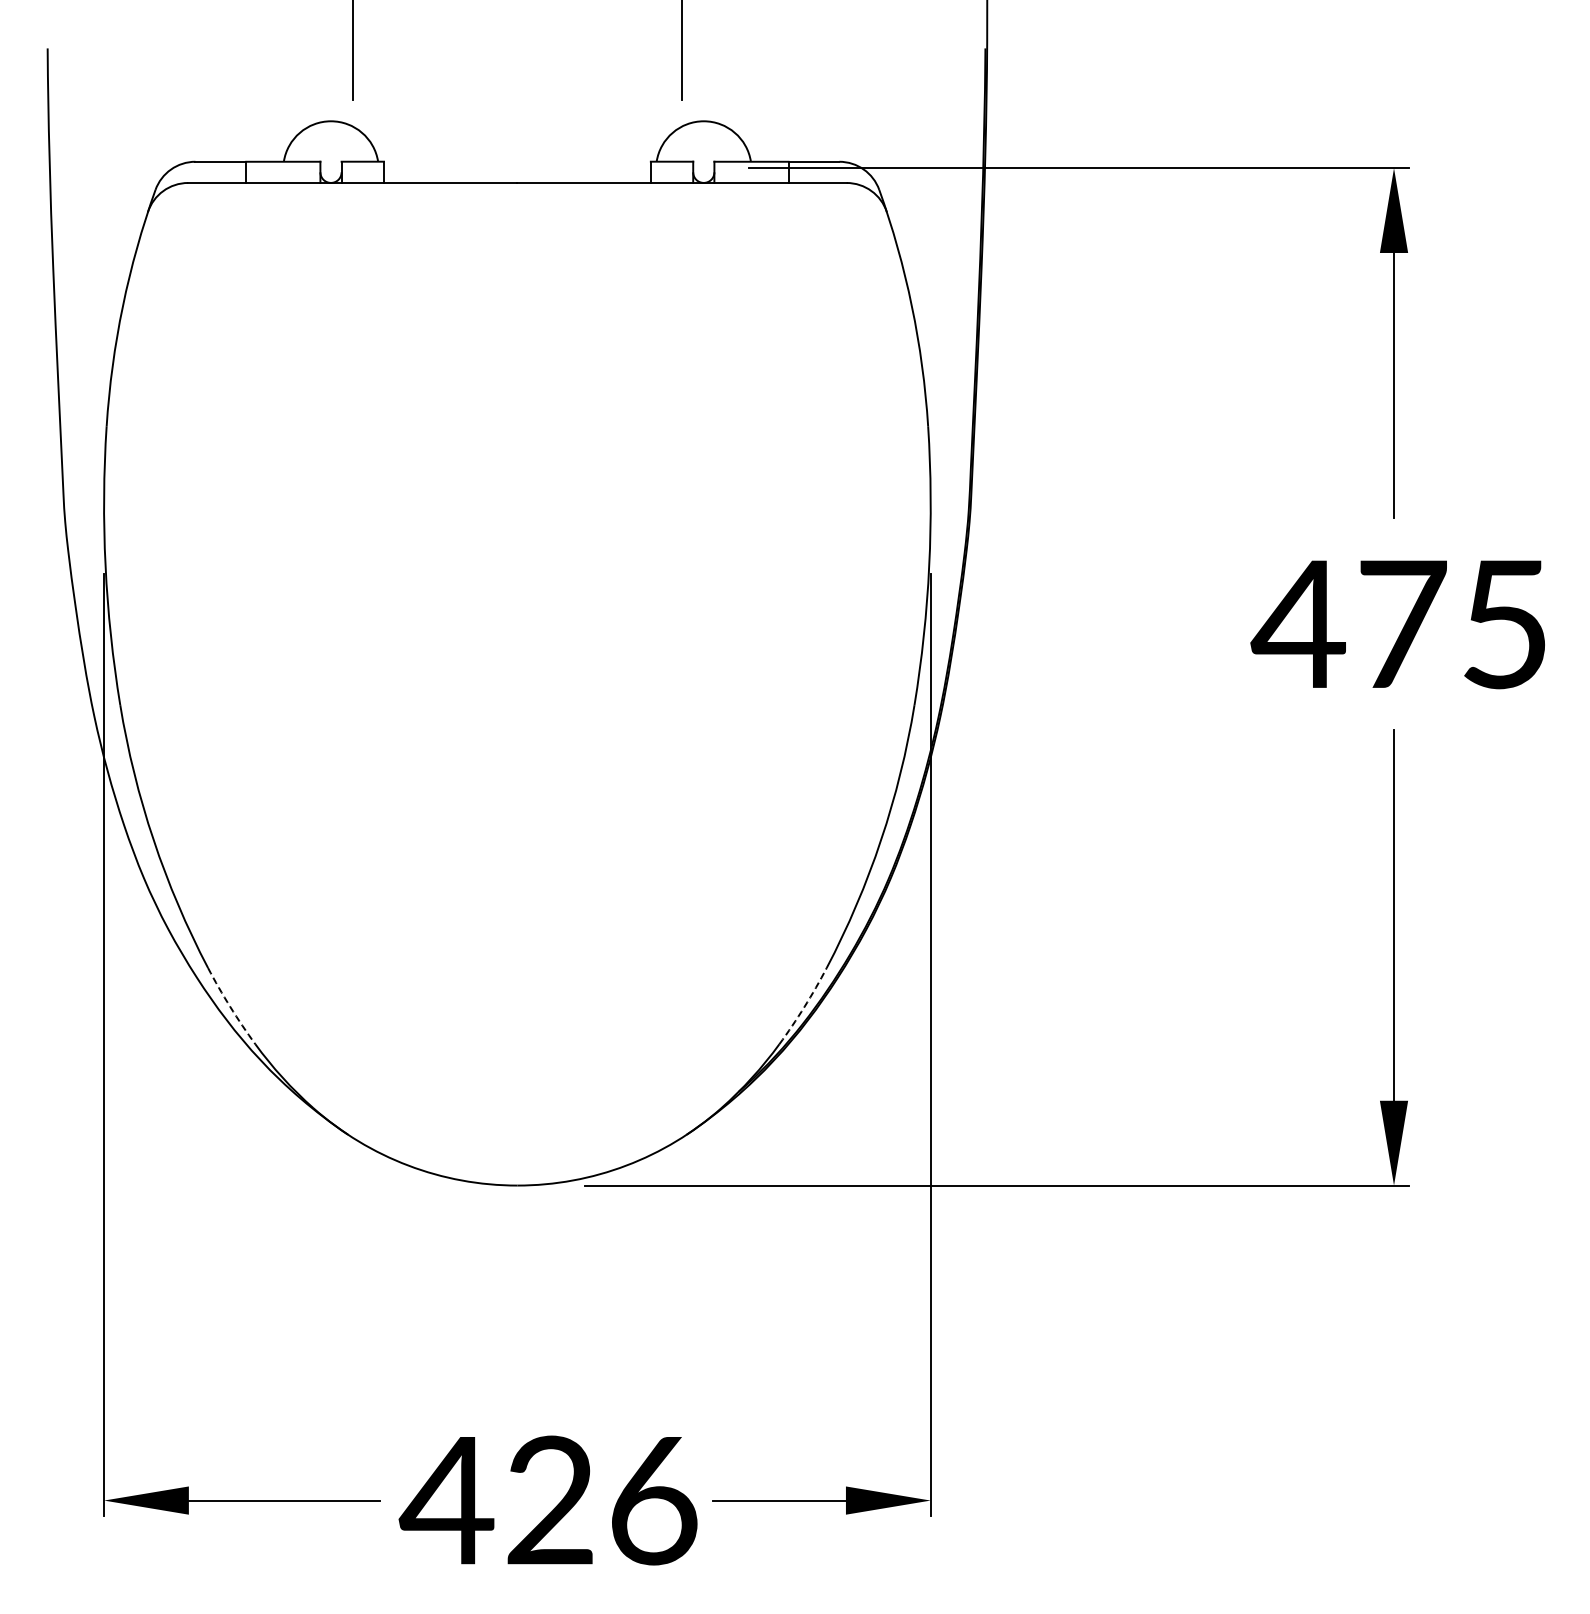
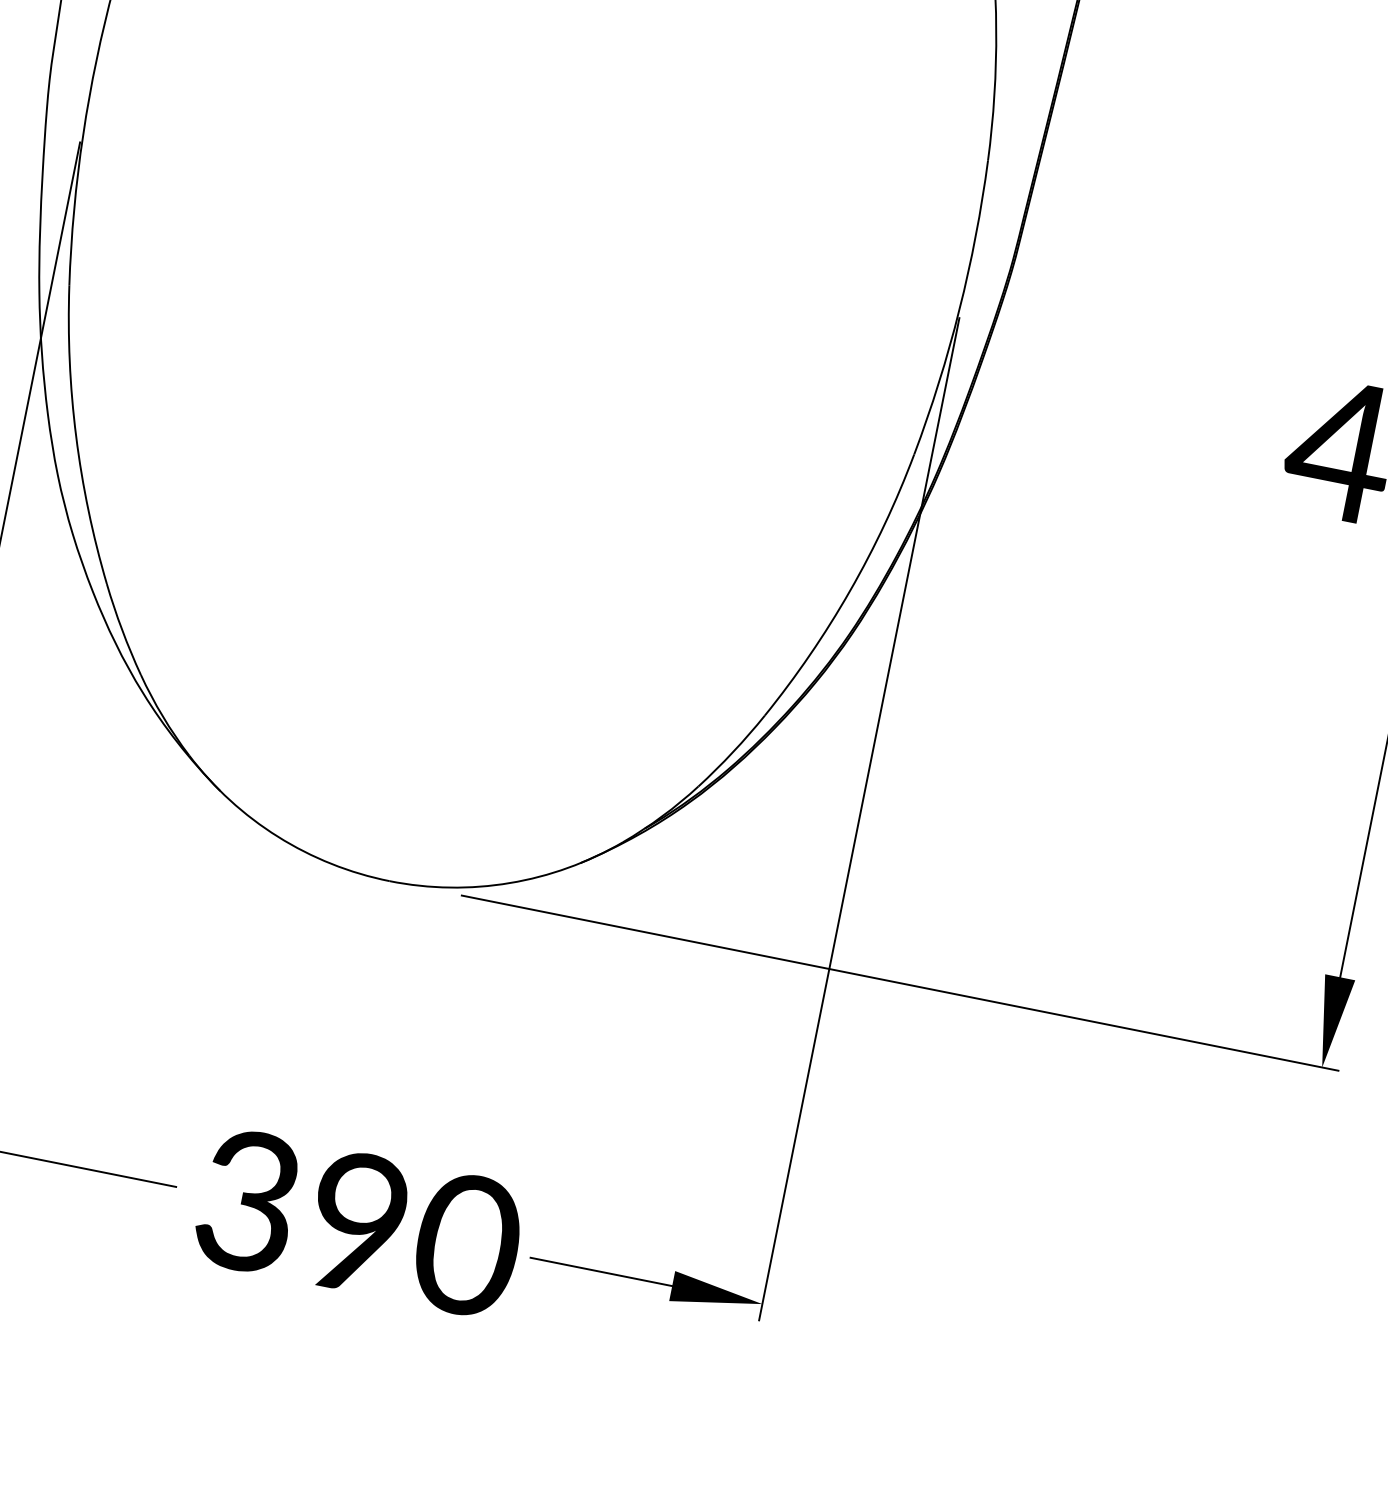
arc: (230, 1006) -> (122, 629), dashed -> solid
arc: (804, 1006) -> (733, 751), dashed -> solid
text: (548, 1500) -> (355, 1222), 426 -> 390

